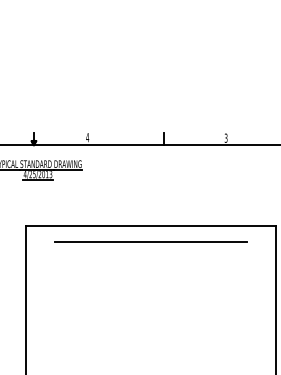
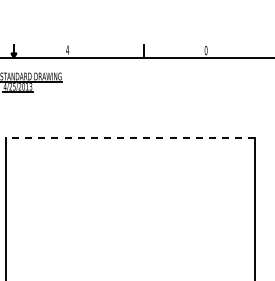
text: (225, 137) -> (205, 49), 3 -> 0
line: (150, 225) -> (130, 137), solid -> dashed
line: (150, 242) -> (130, 154), removed

